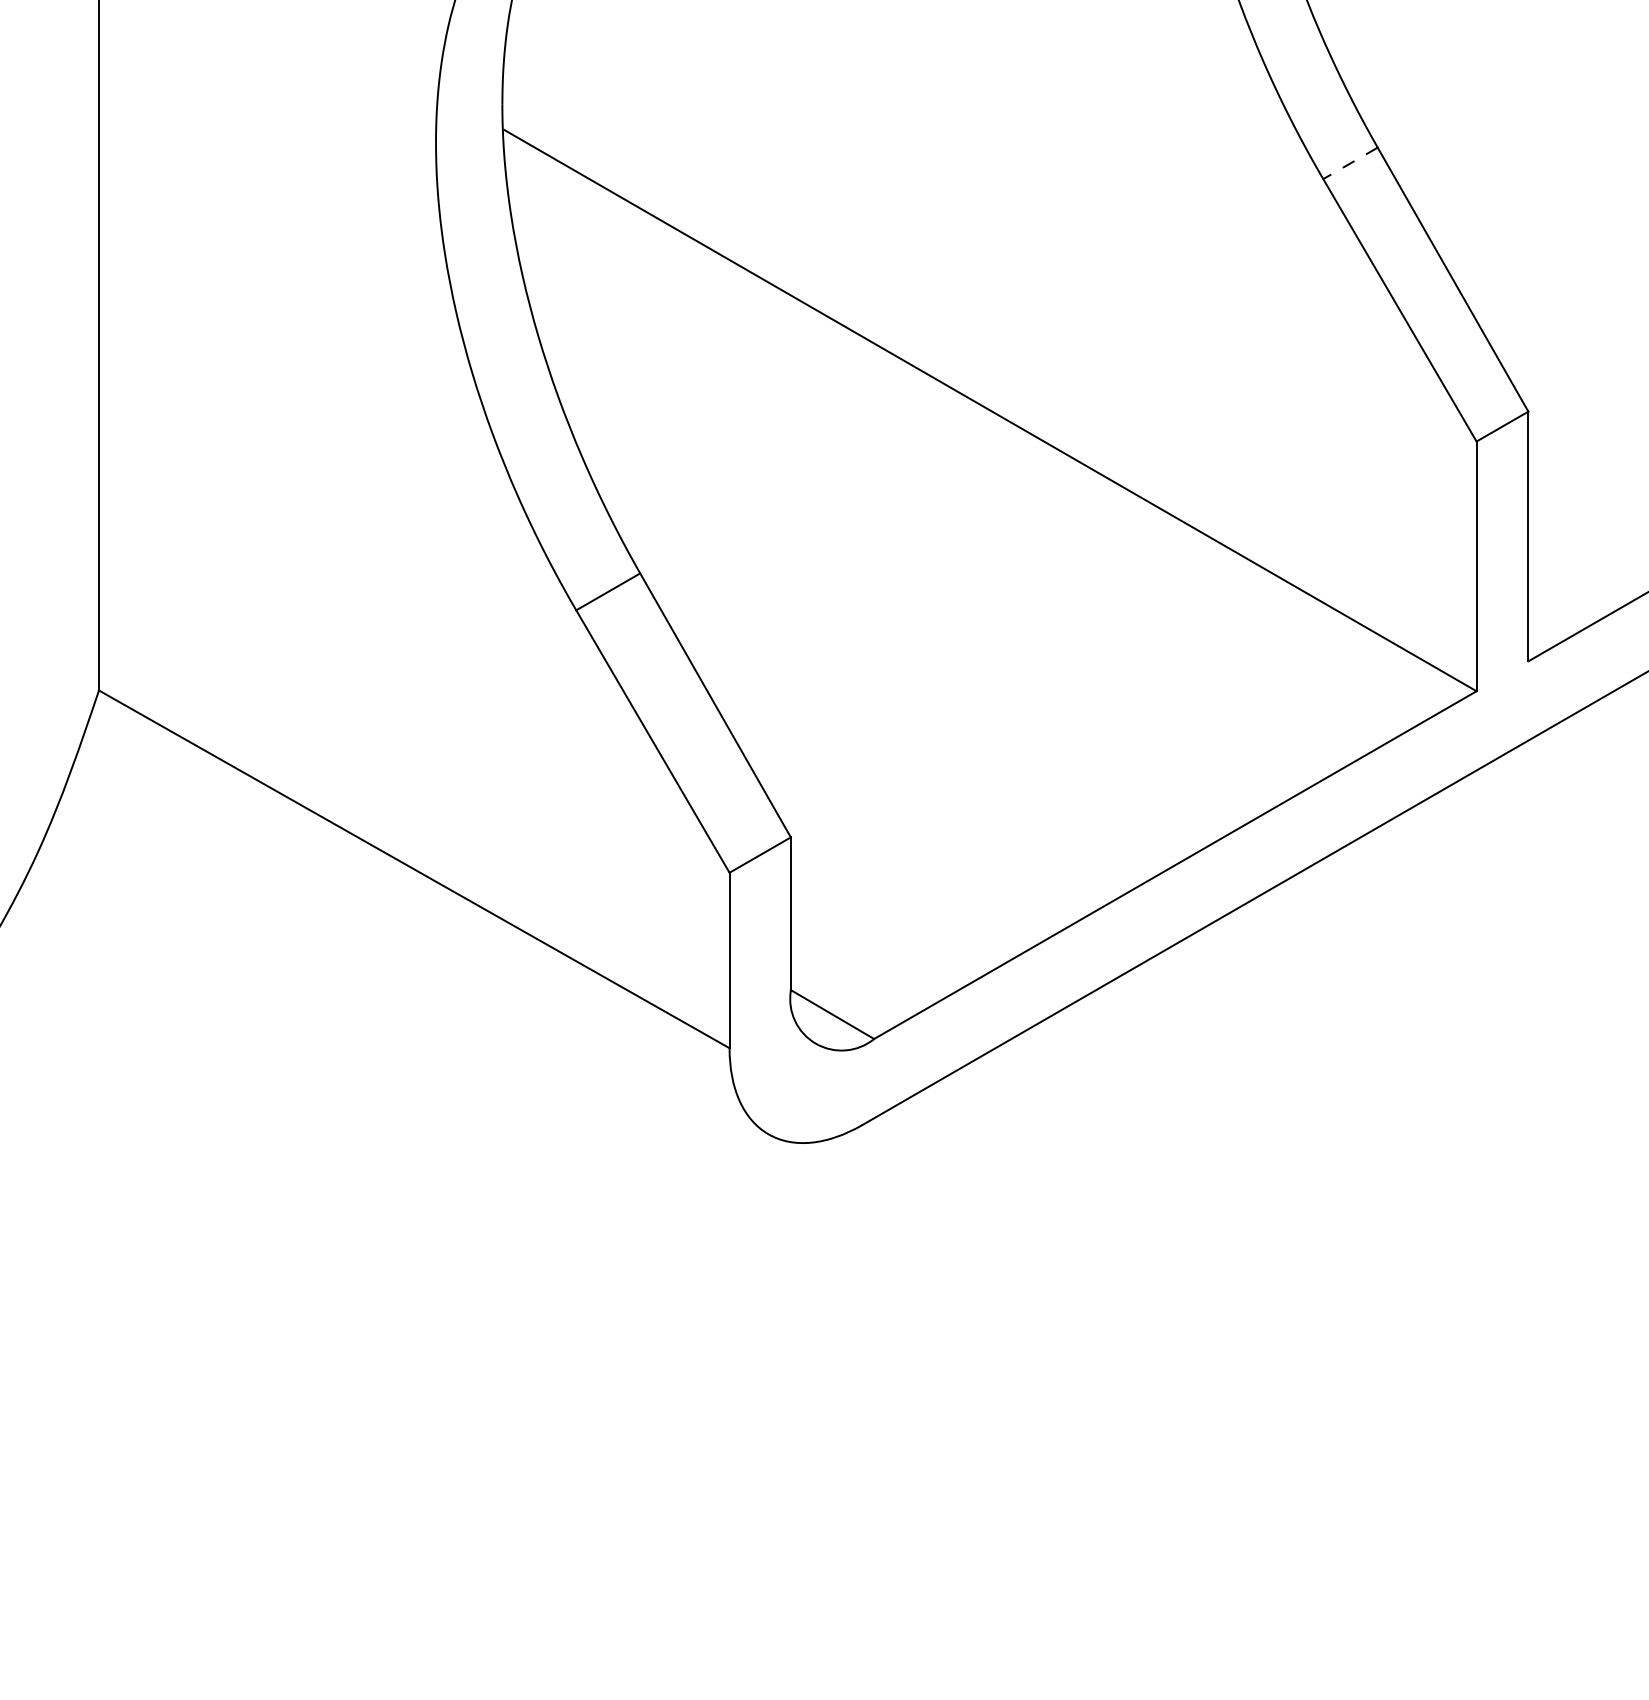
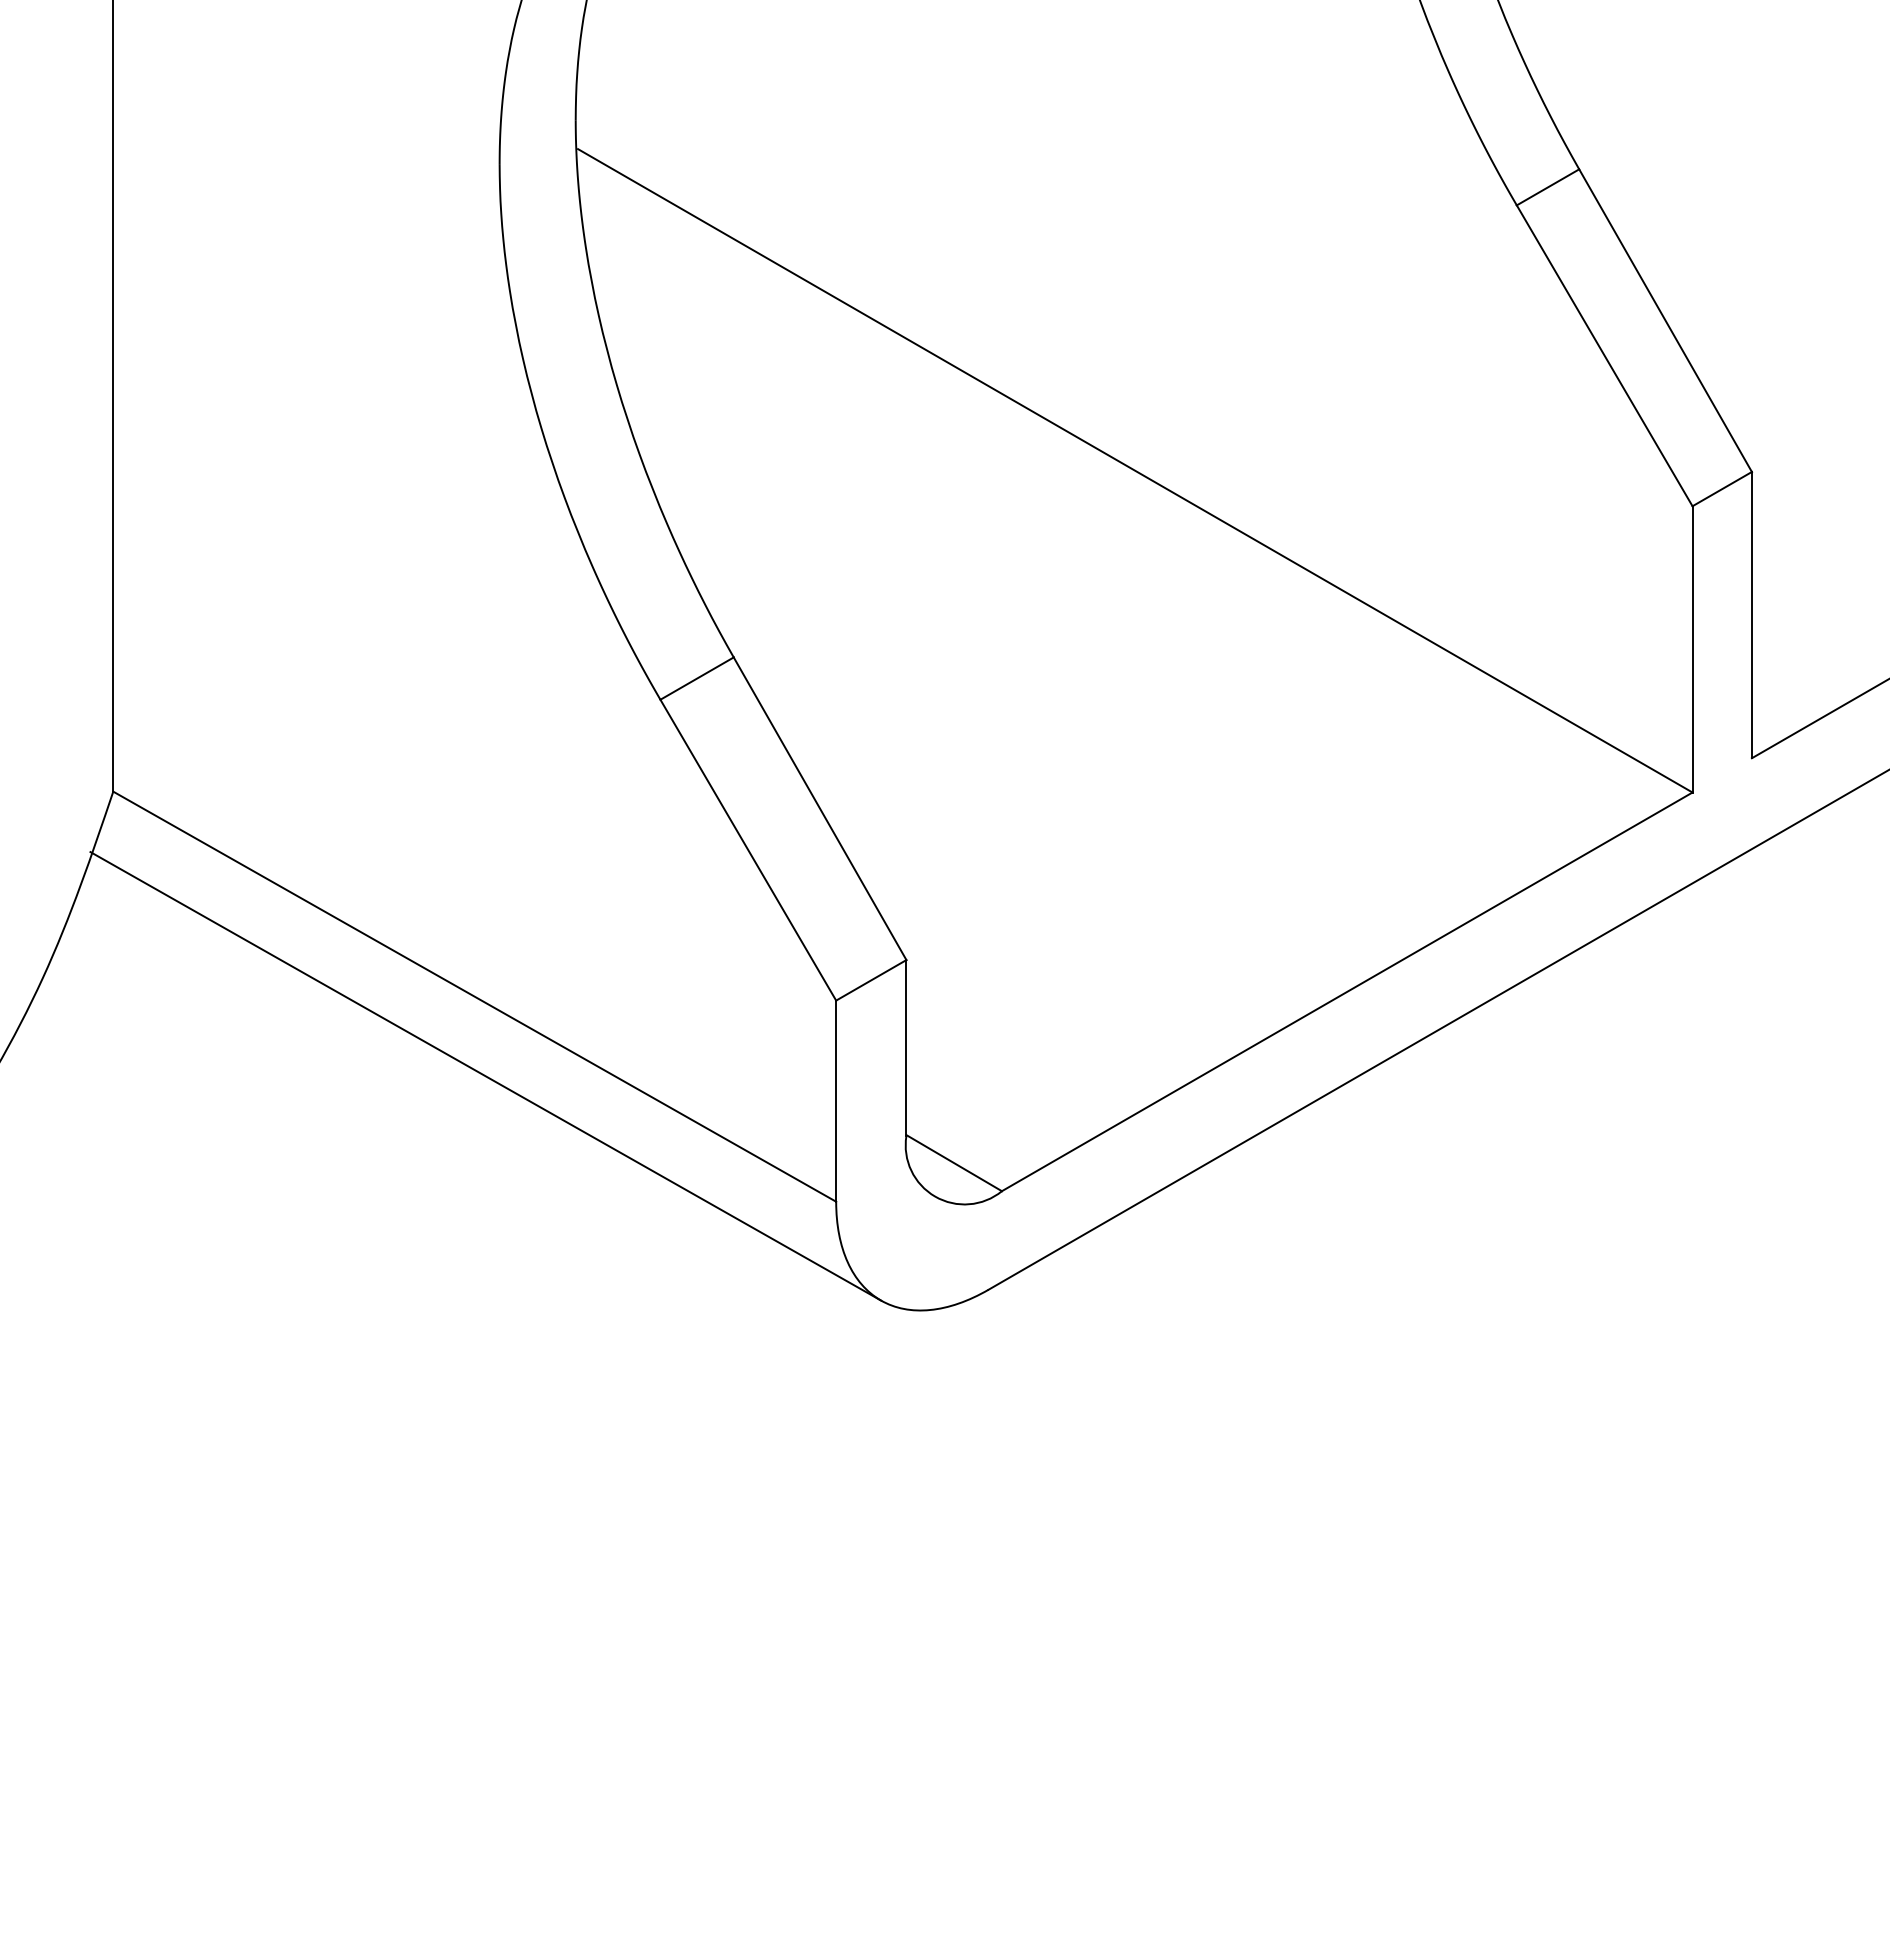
line: (1350, 163) -> (1547, 187), dashed -> solid
line: (423, 938) -> (485, 1076), added

